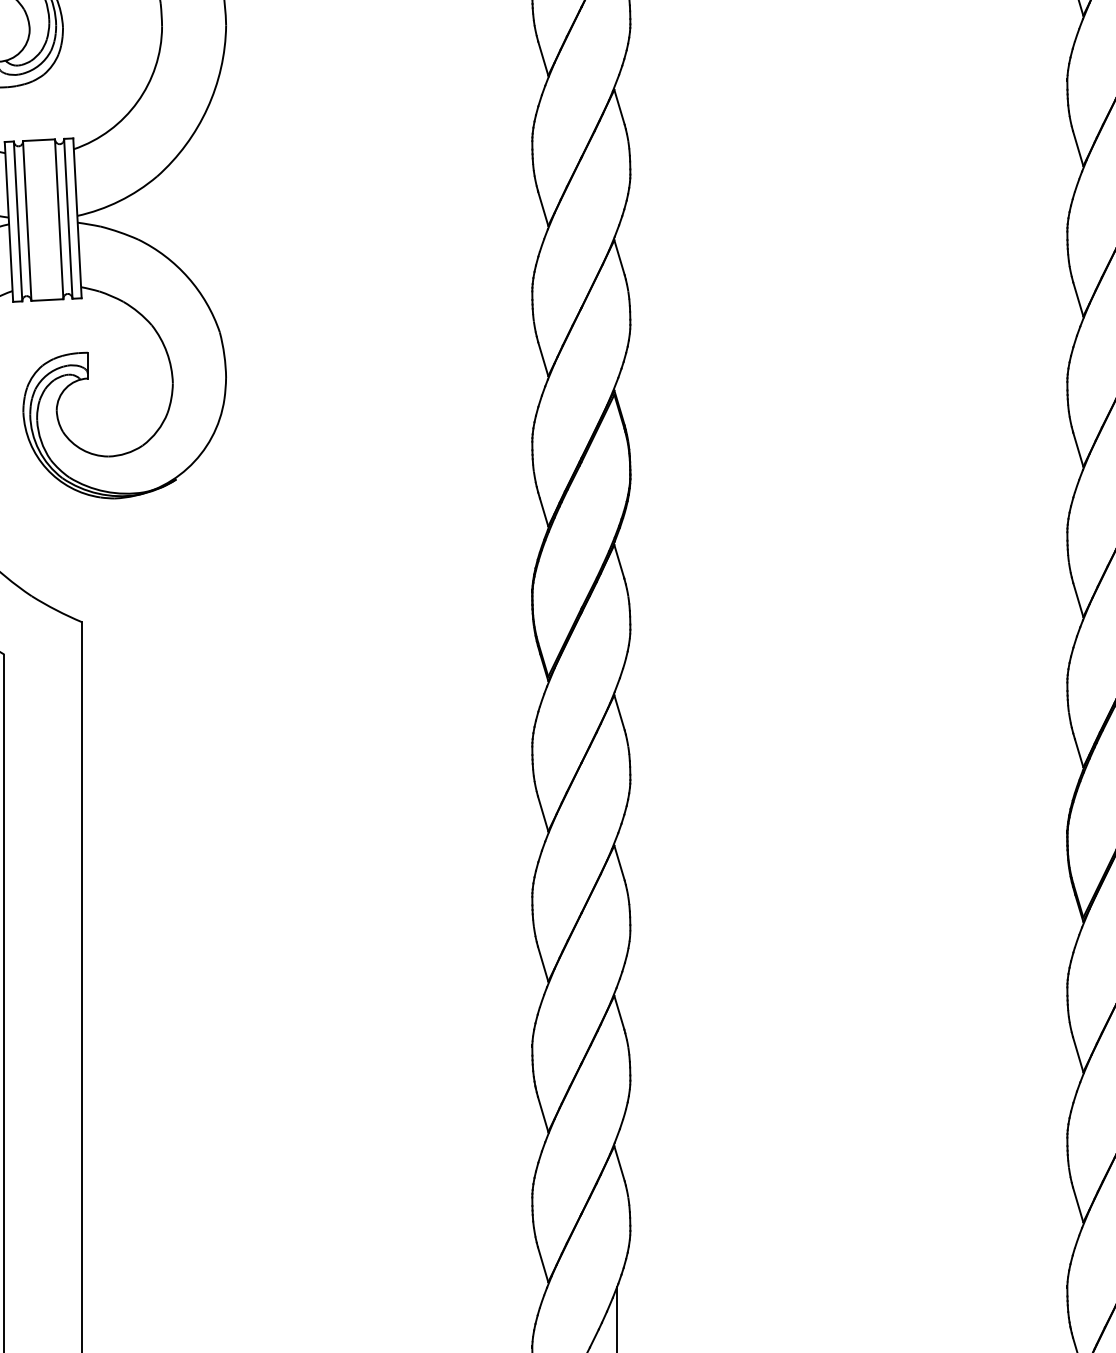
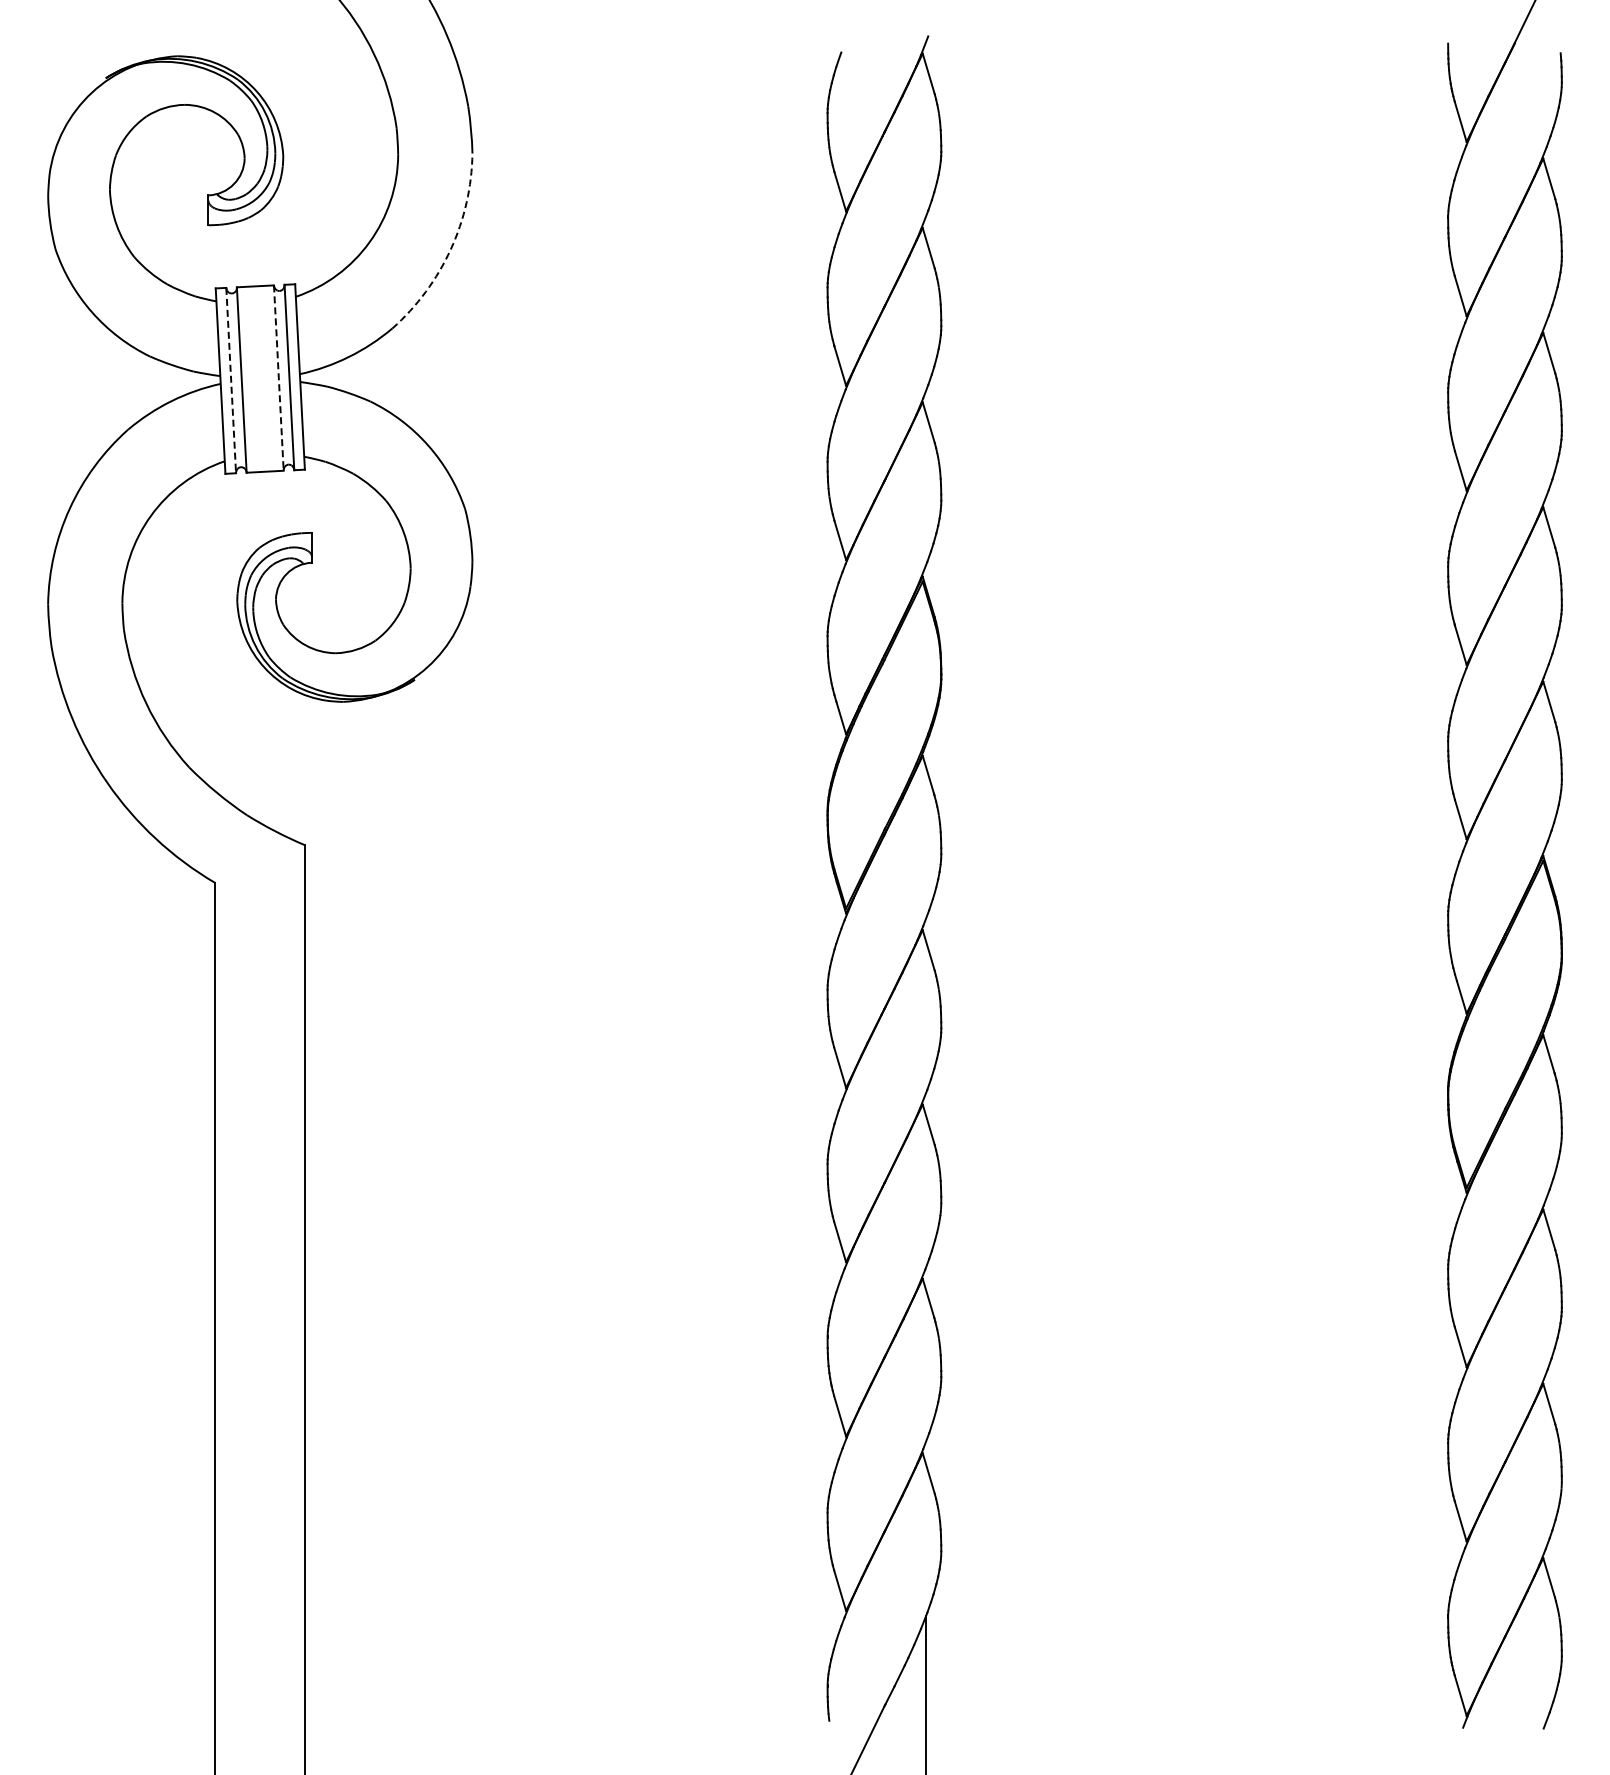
arc: (207, 108) -> (450, 249), solid -> dashed
line: (58, 219) -> (278, 378), solid -> dashed
line: (18, 221) -> (231, 380), solid -> dashed

